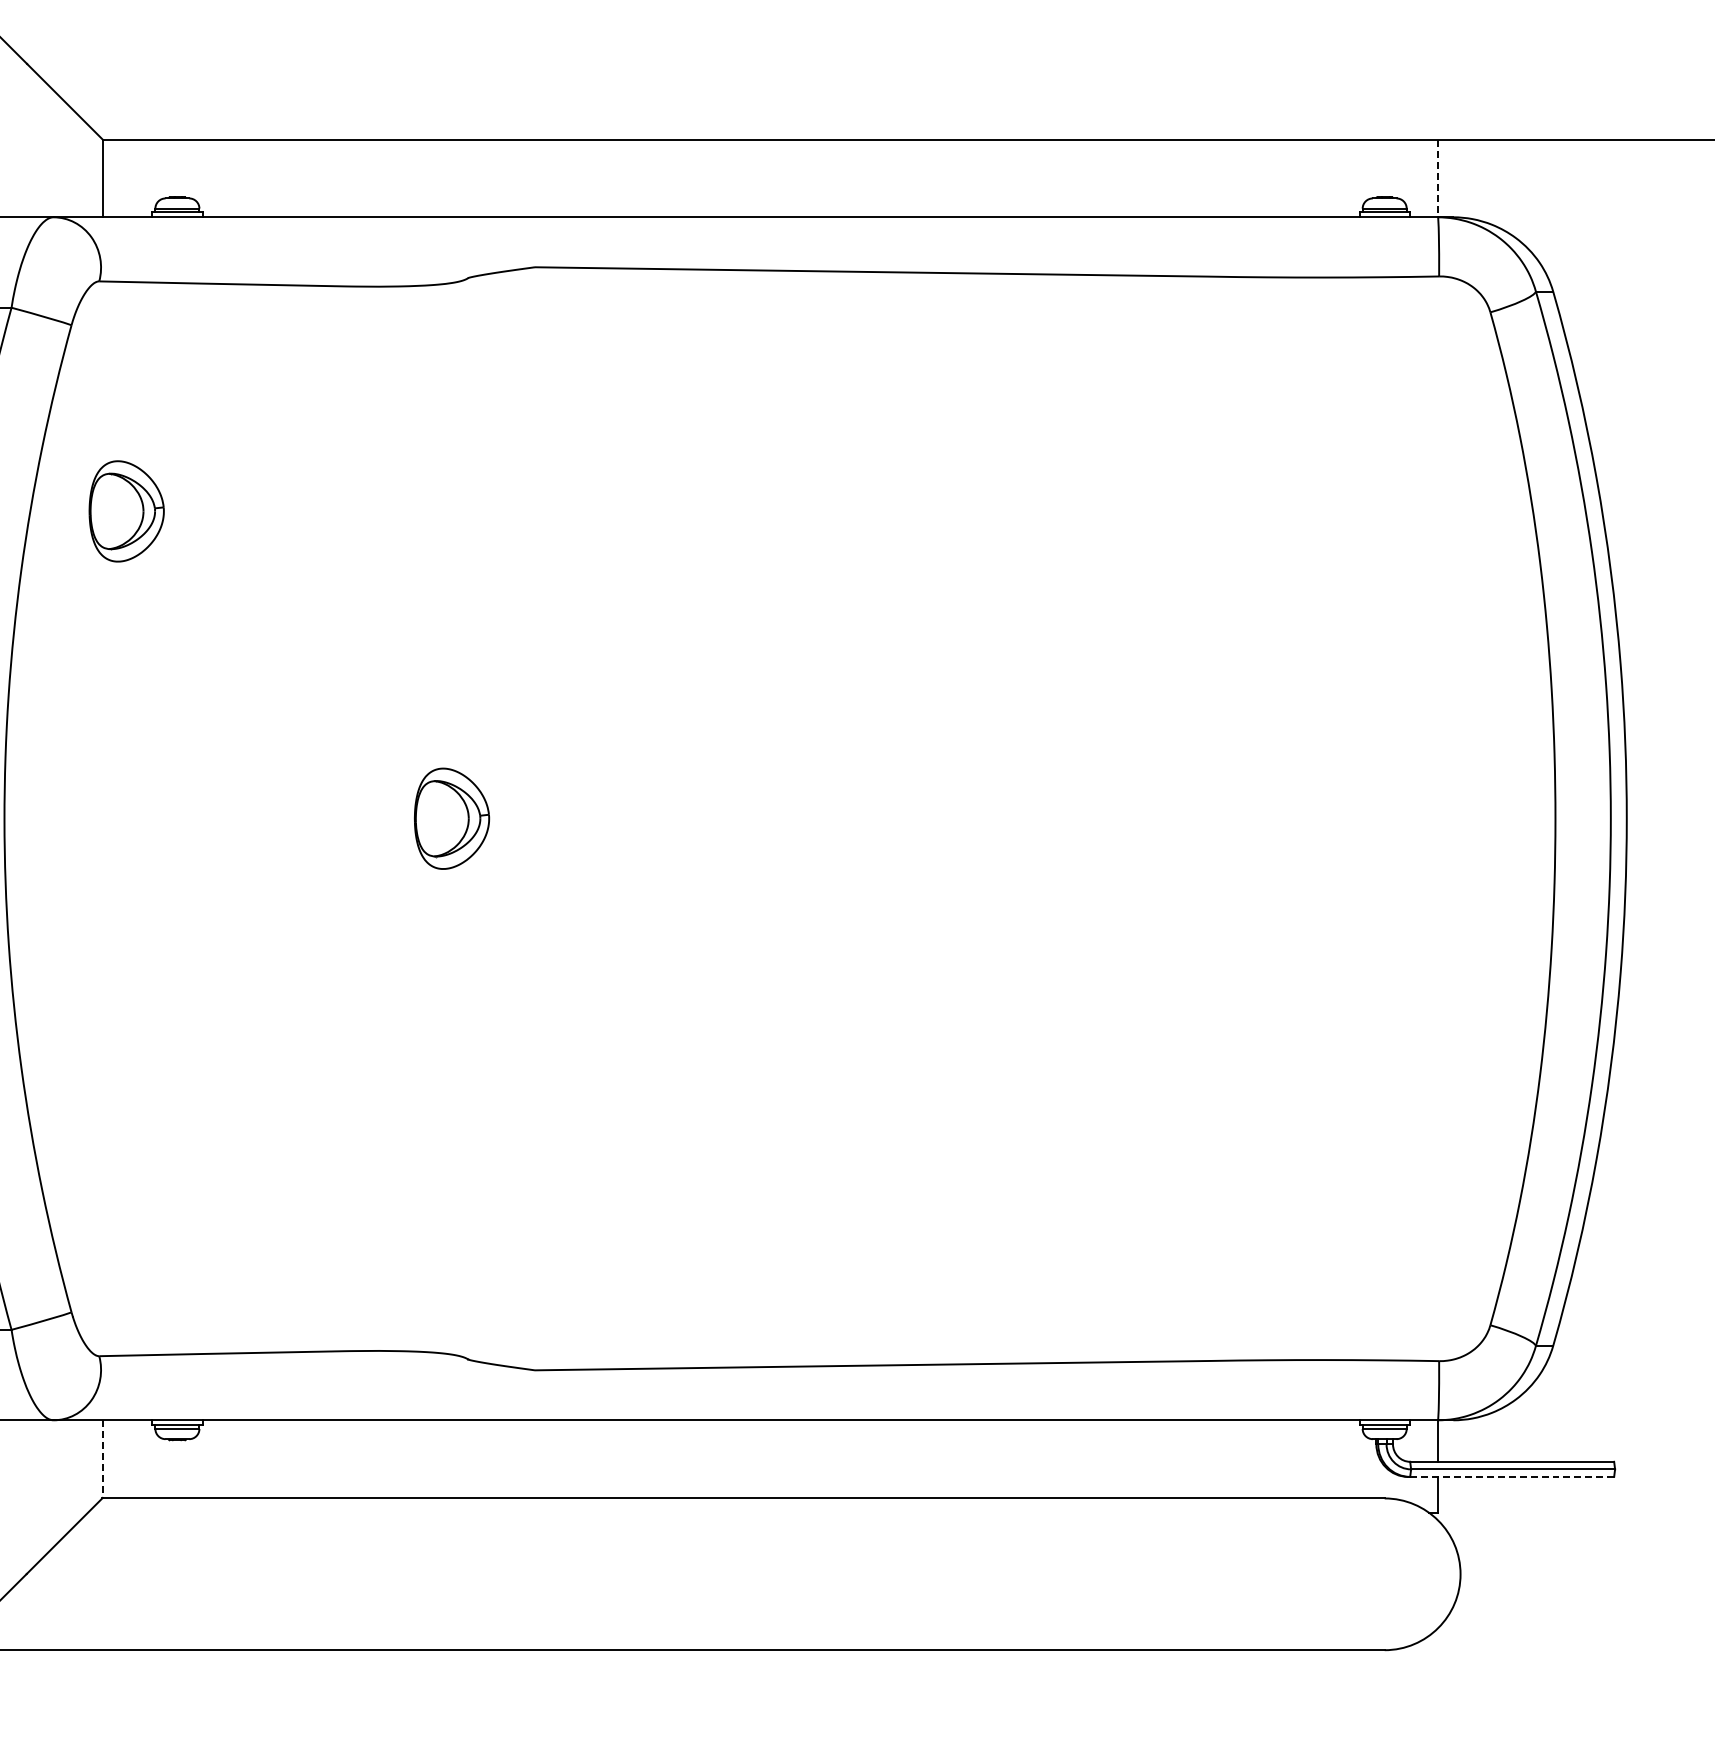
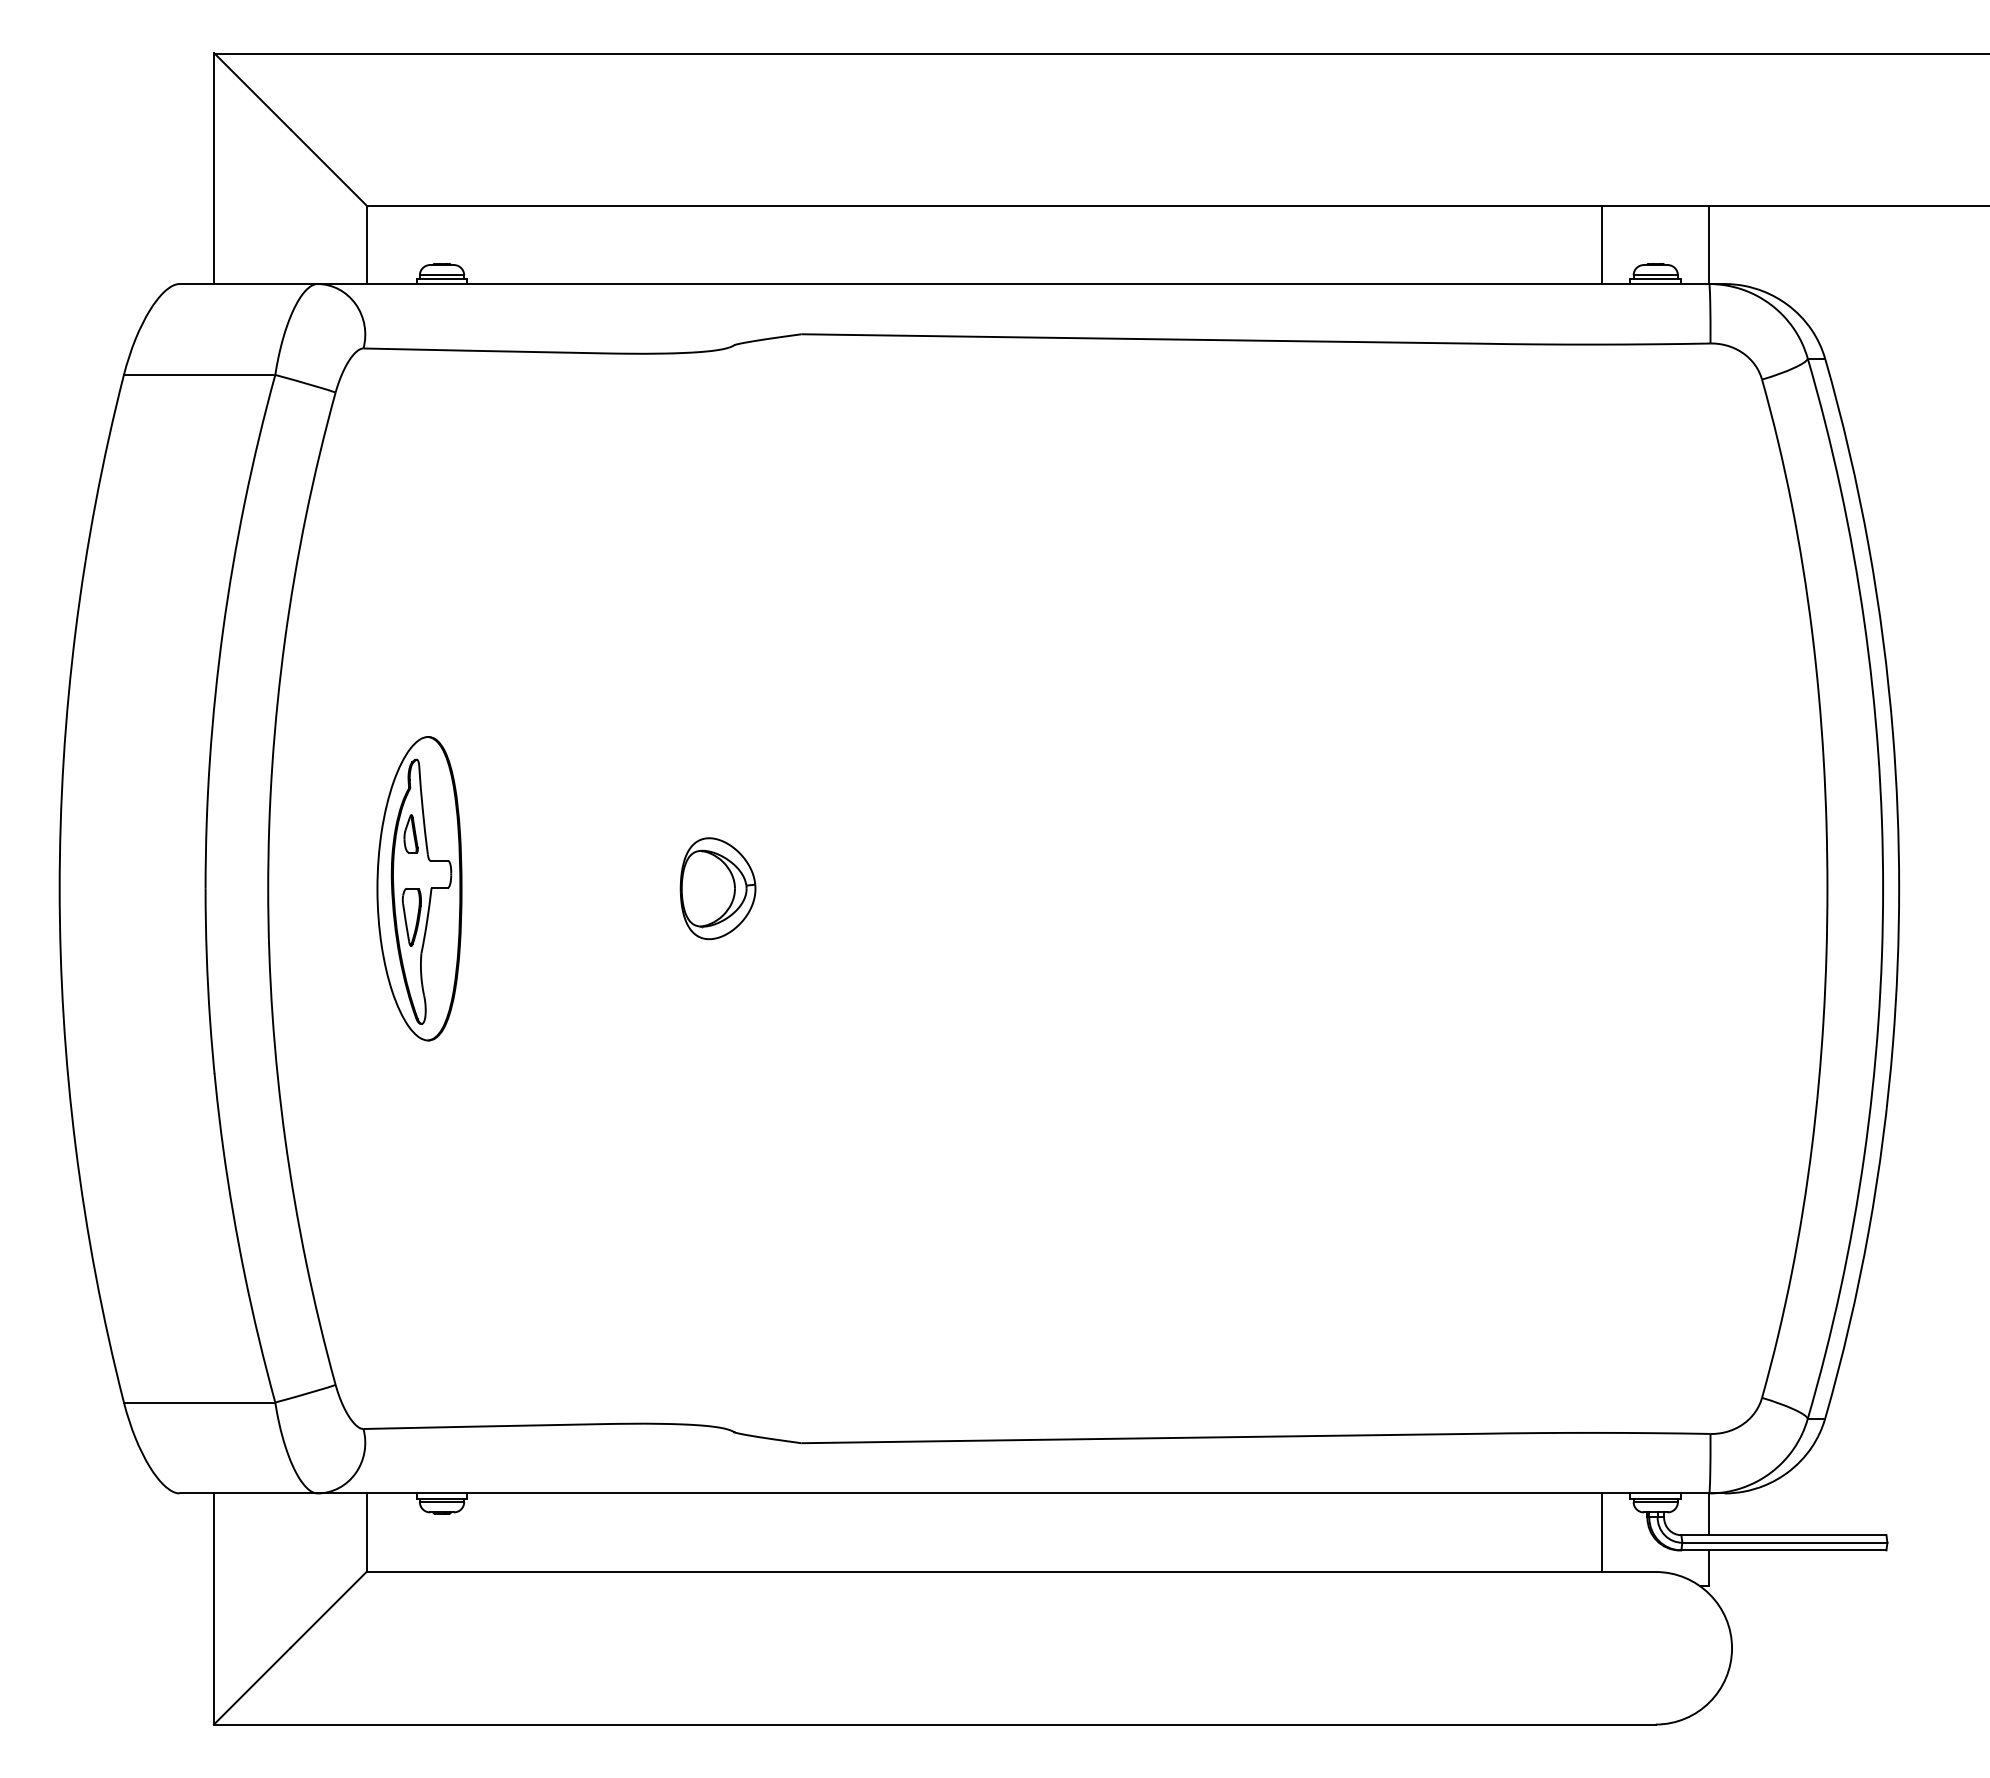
line: (1331, 178) -> (1602, 245), added
line: (1438, 178) -> (1709, 245), dashed -> solid
part: (126, 511) -> (390, 579), removed
part: (154, 818) -> (419, 888), added
line: (103, 1459) -> (367, 1532), dashed -> solid
line: (1331, 1459) -> (1602, 1532), added
line: (1511, 1477) -> (1783, 1550), dashed -> solid

